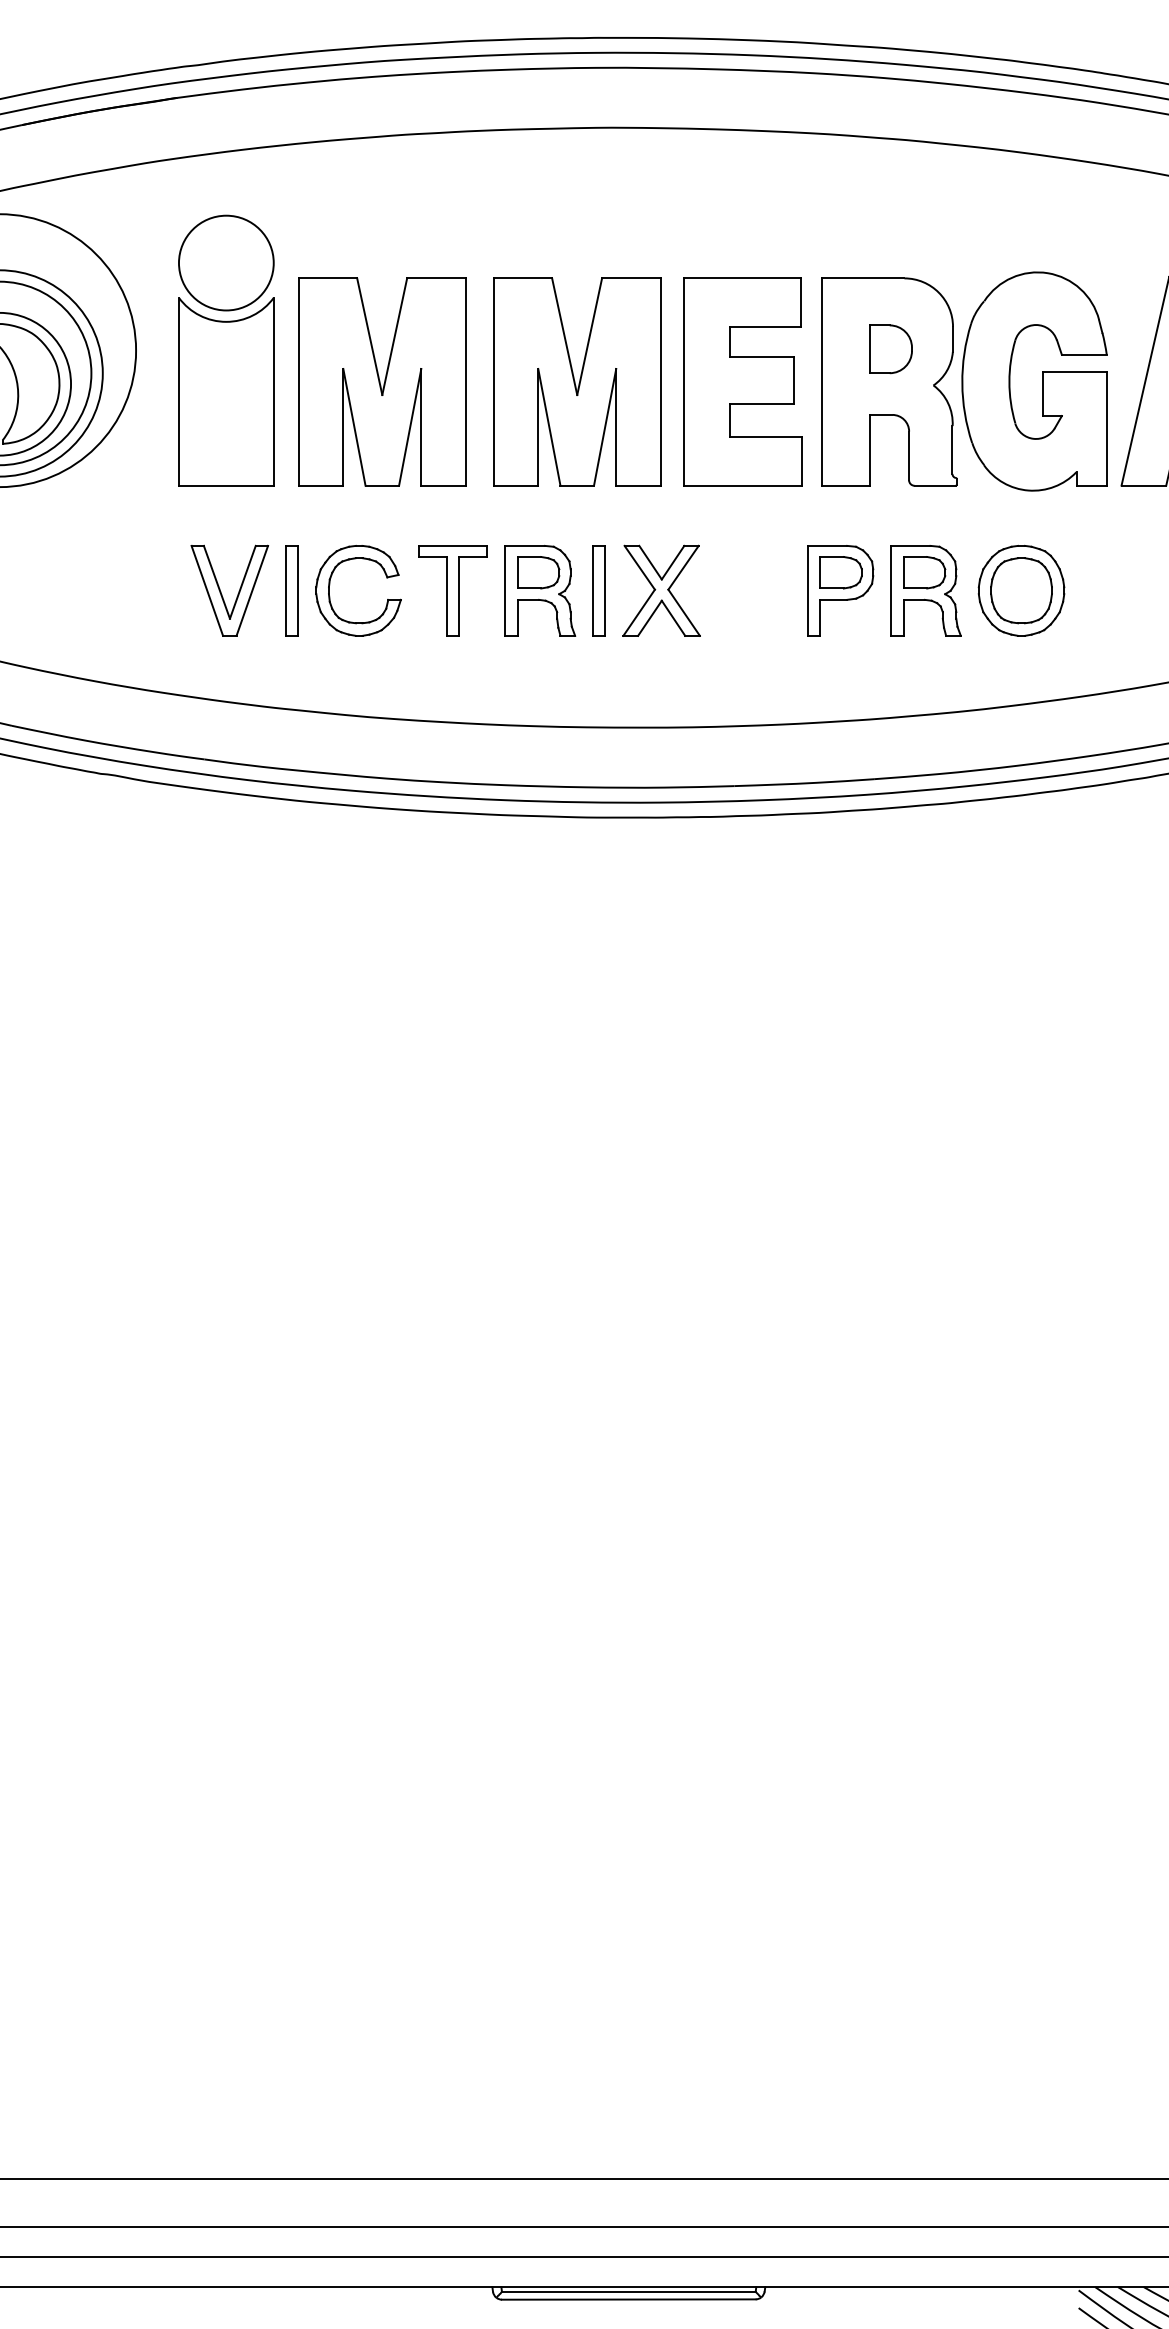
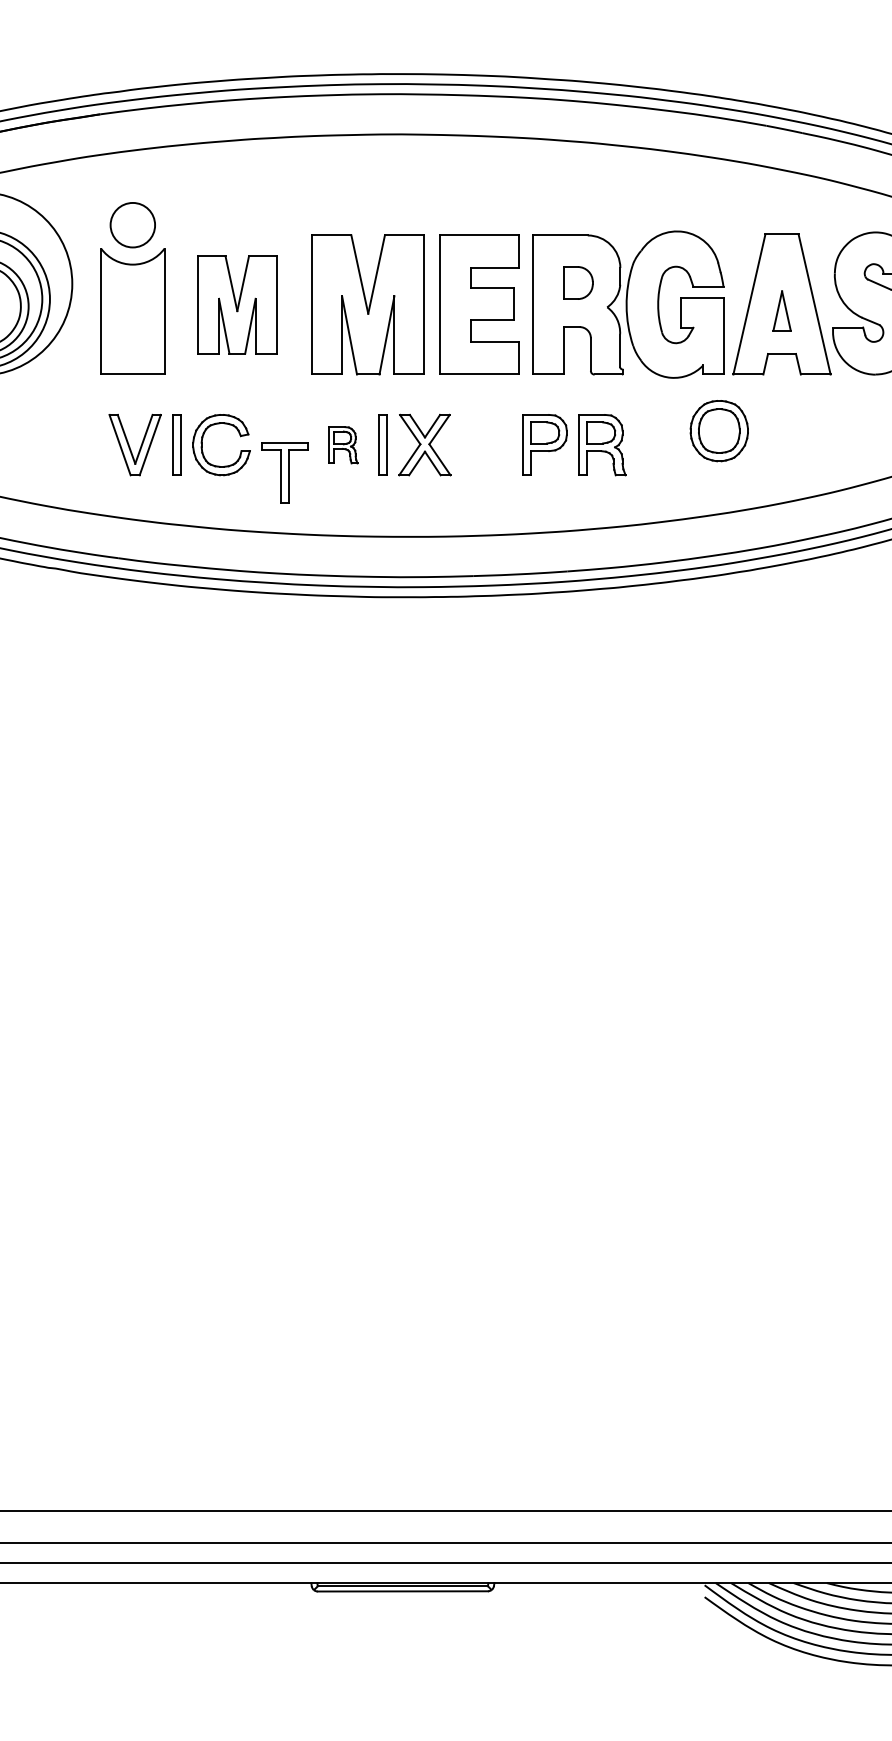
circle: (225, 263) -> (132, 225), size x0.7
part: (380, 381) -> (236, 304), size x0.7
part: (452, 589) -> (284, 472), moved
part: (540, 591) -> (343, 445), size x0.6
part: (1020, 591) -> (718, 431), moved

